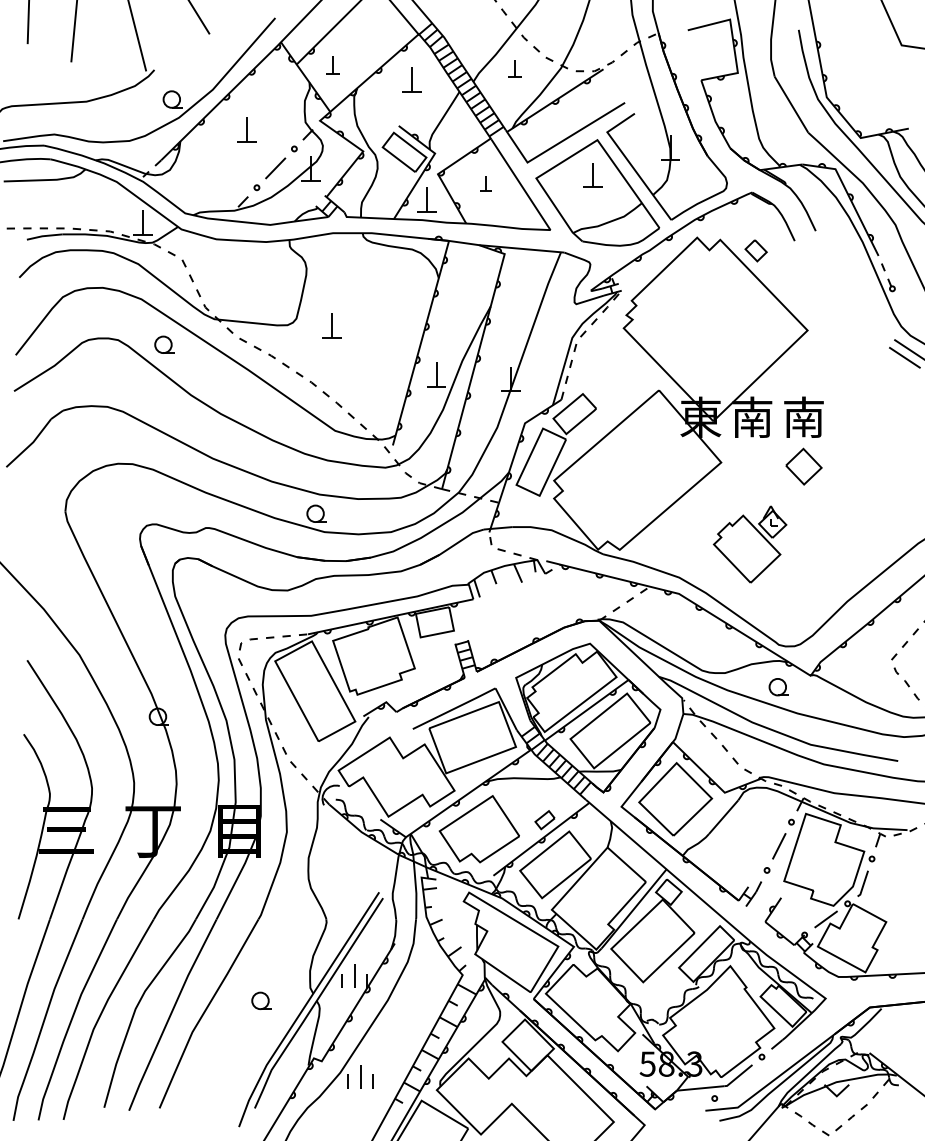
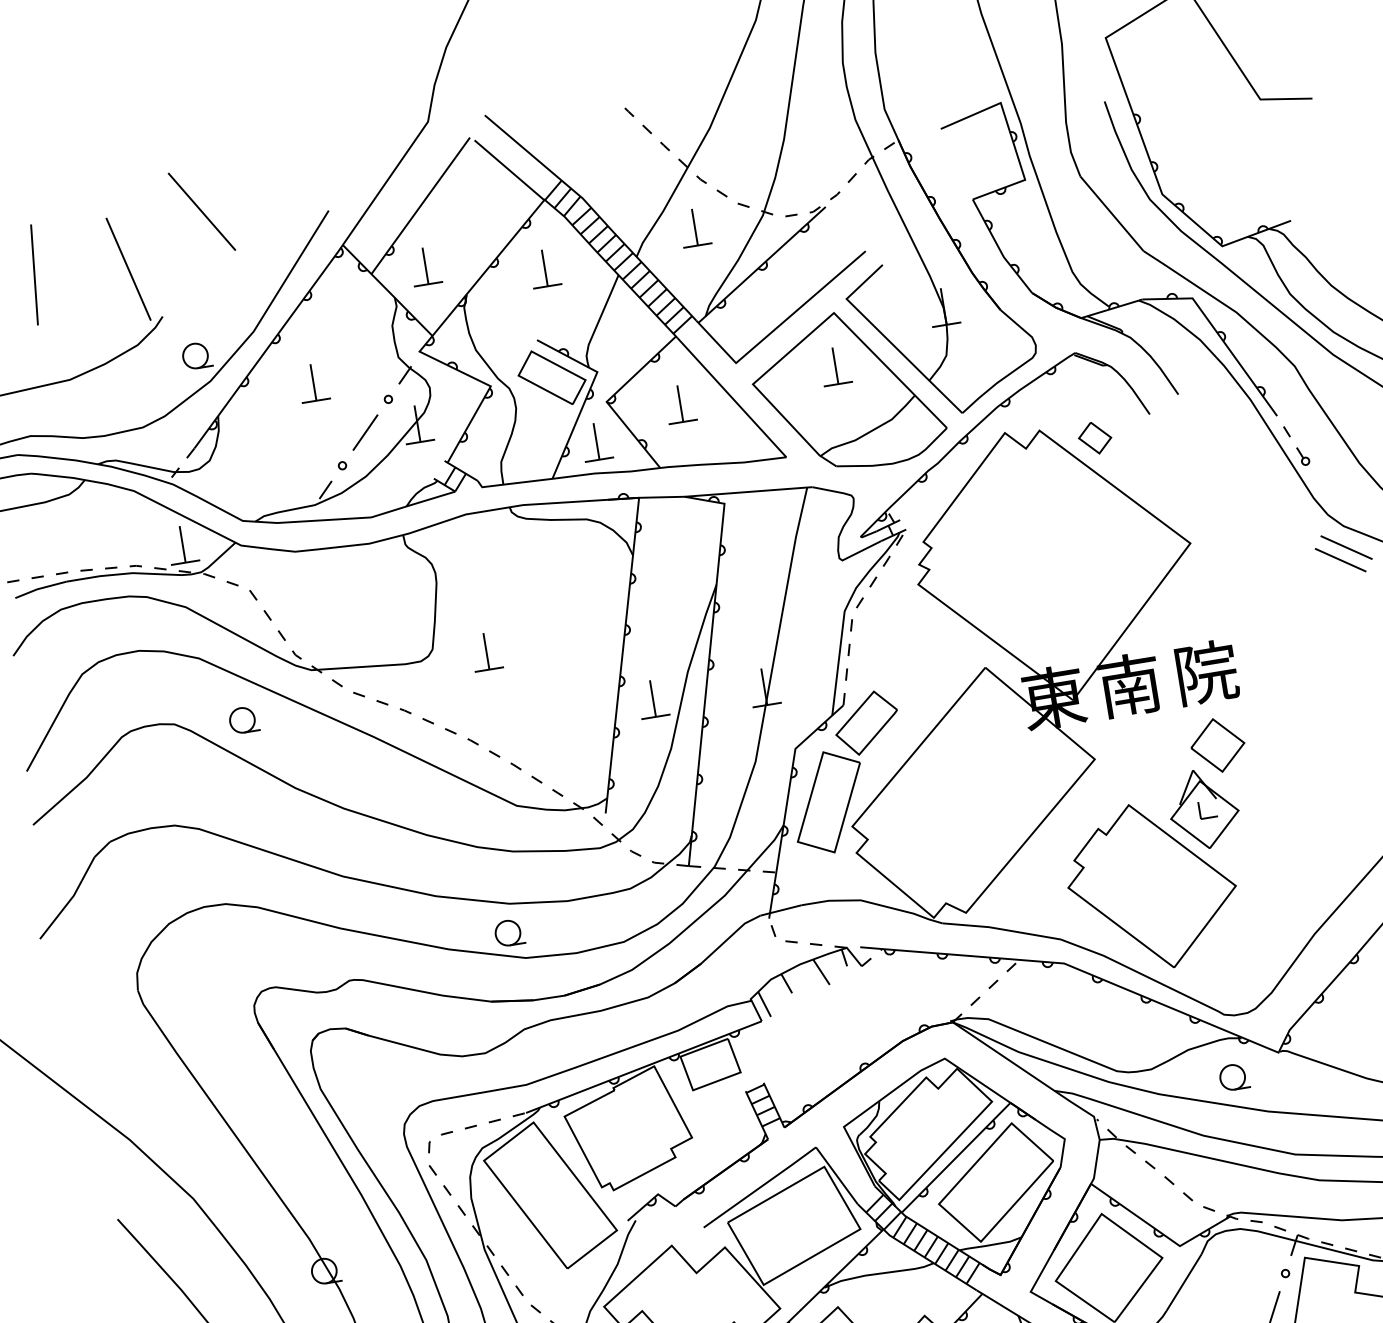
part: (332, 65) -> (424, 266), size x1.43
part: (514, 68) -> (694, 227), size x1.43
part: (485, 183) -> (679, 404), size x1.67
text: (804, 416) -> (1206, 671), 南 -> 院
part: (749, 544) -> (1156, 873), size x1.67

